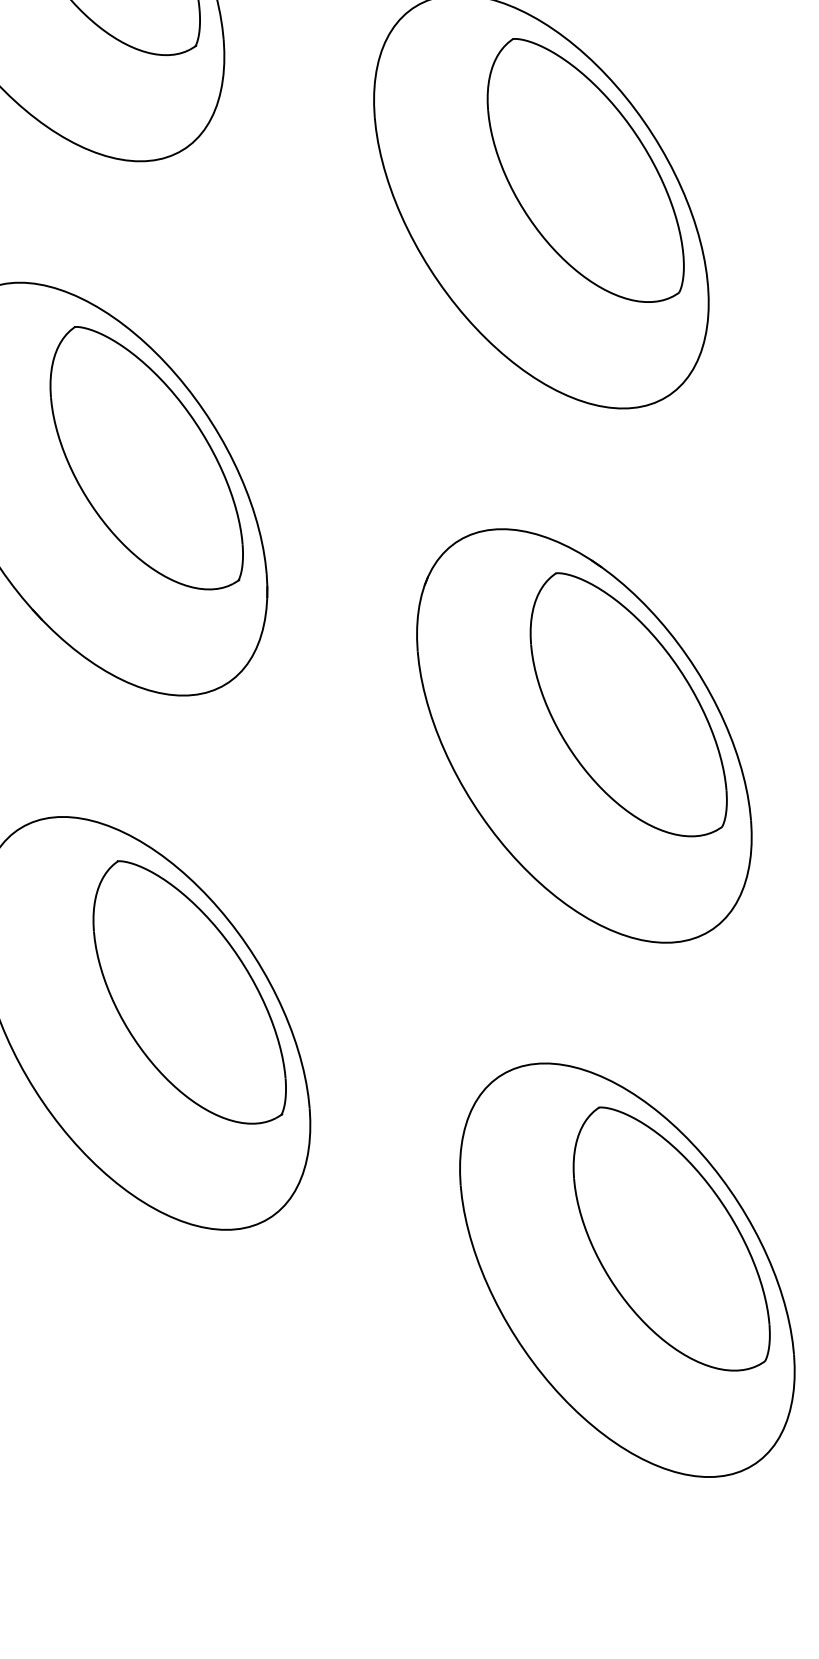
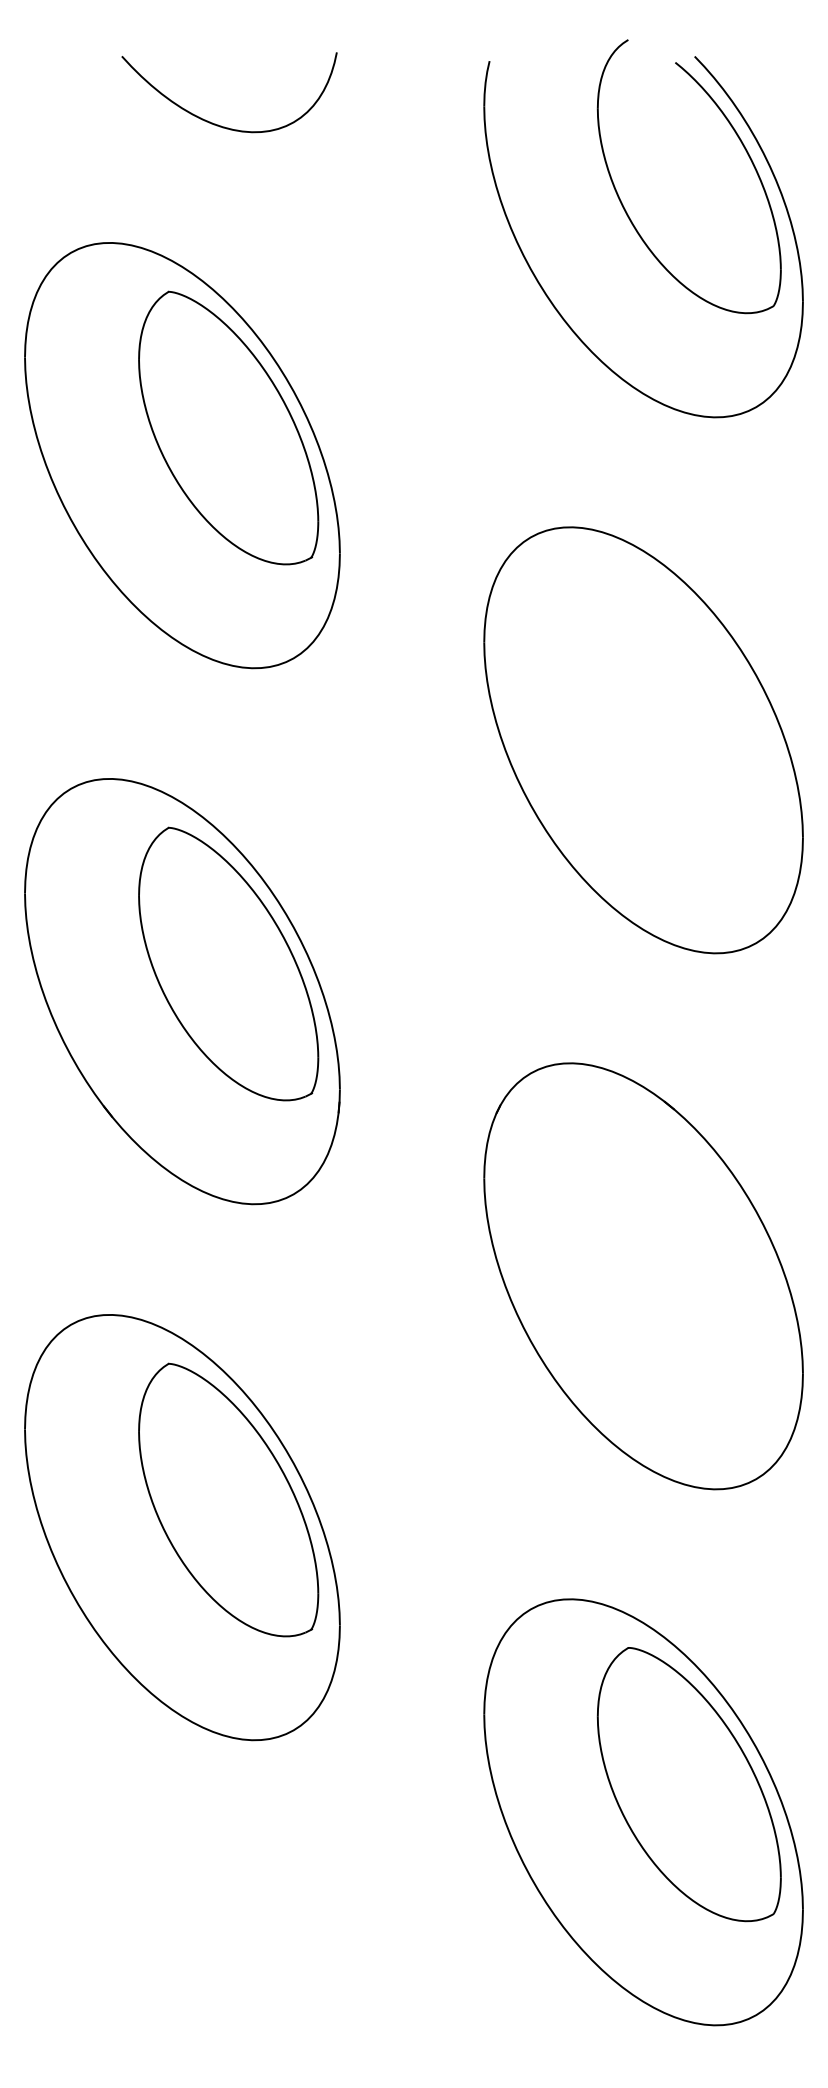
part: (583, 170) -> (688, 712), removed
part: (626, 704) -> (688, 1248), removed

